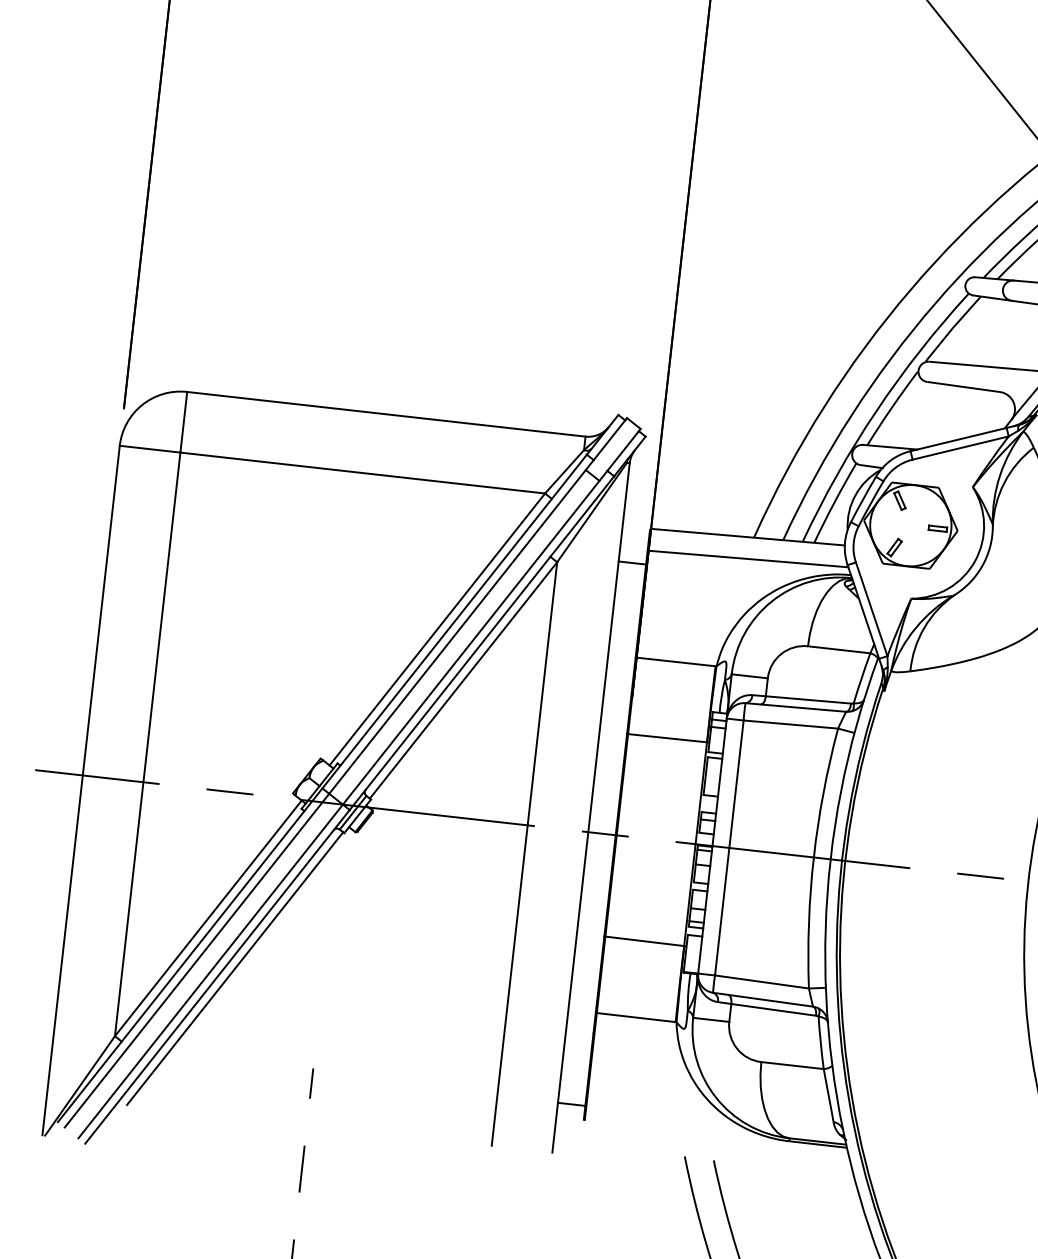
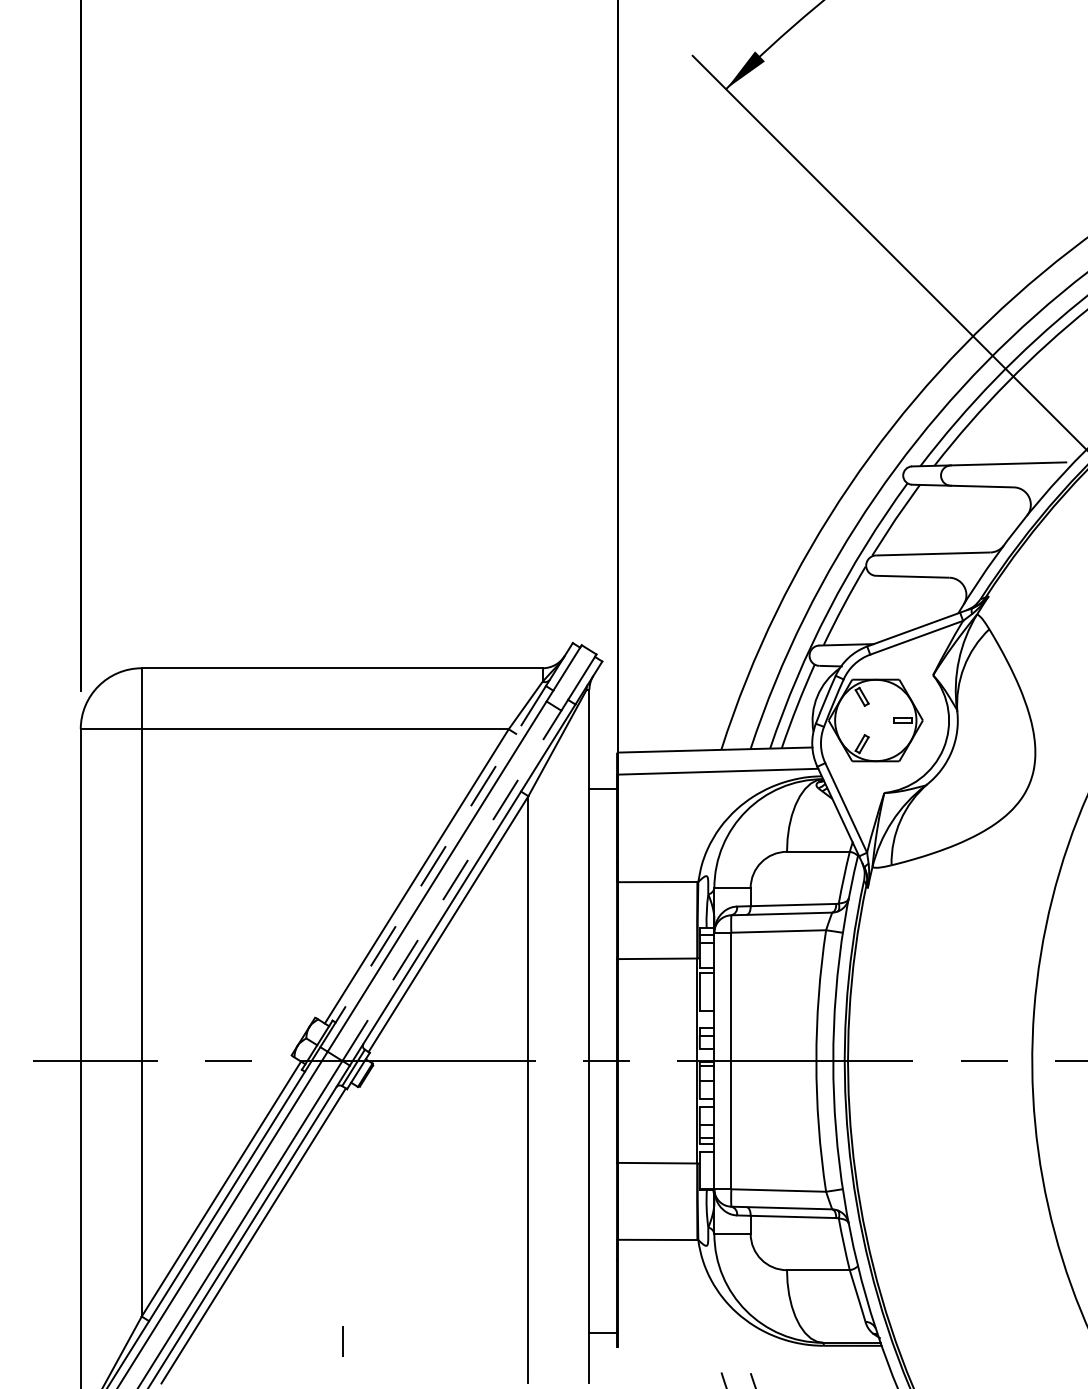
line: (455, 621) -> (433, 866), solid -> dashed
line: (475, 637) -> (455, 880), solid -> dashed

